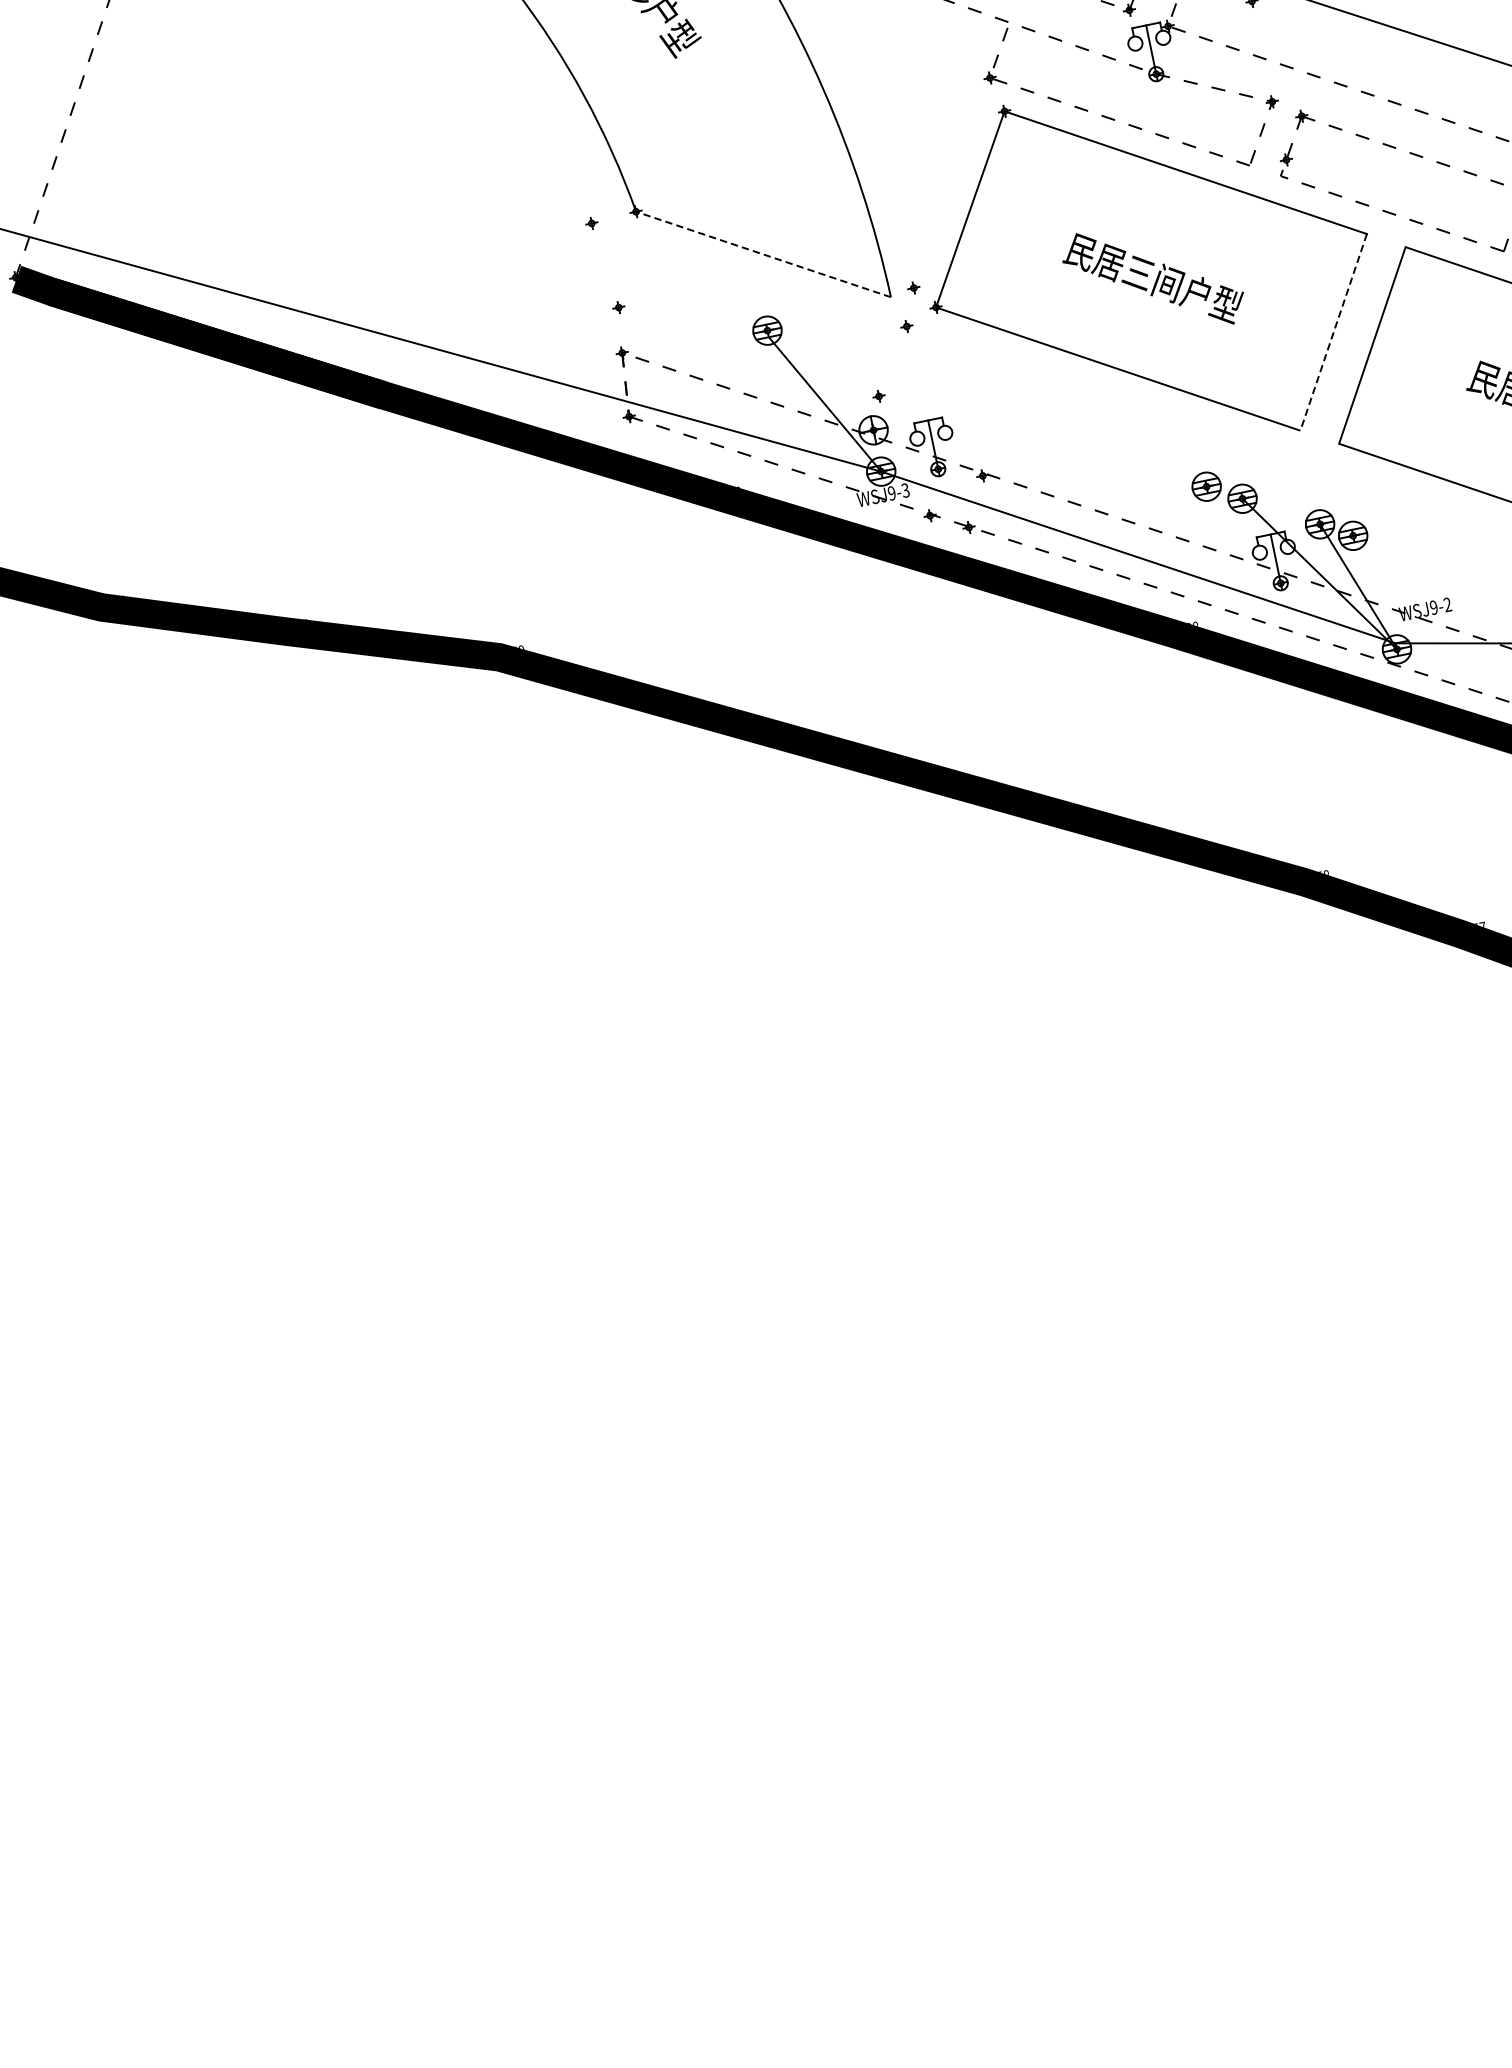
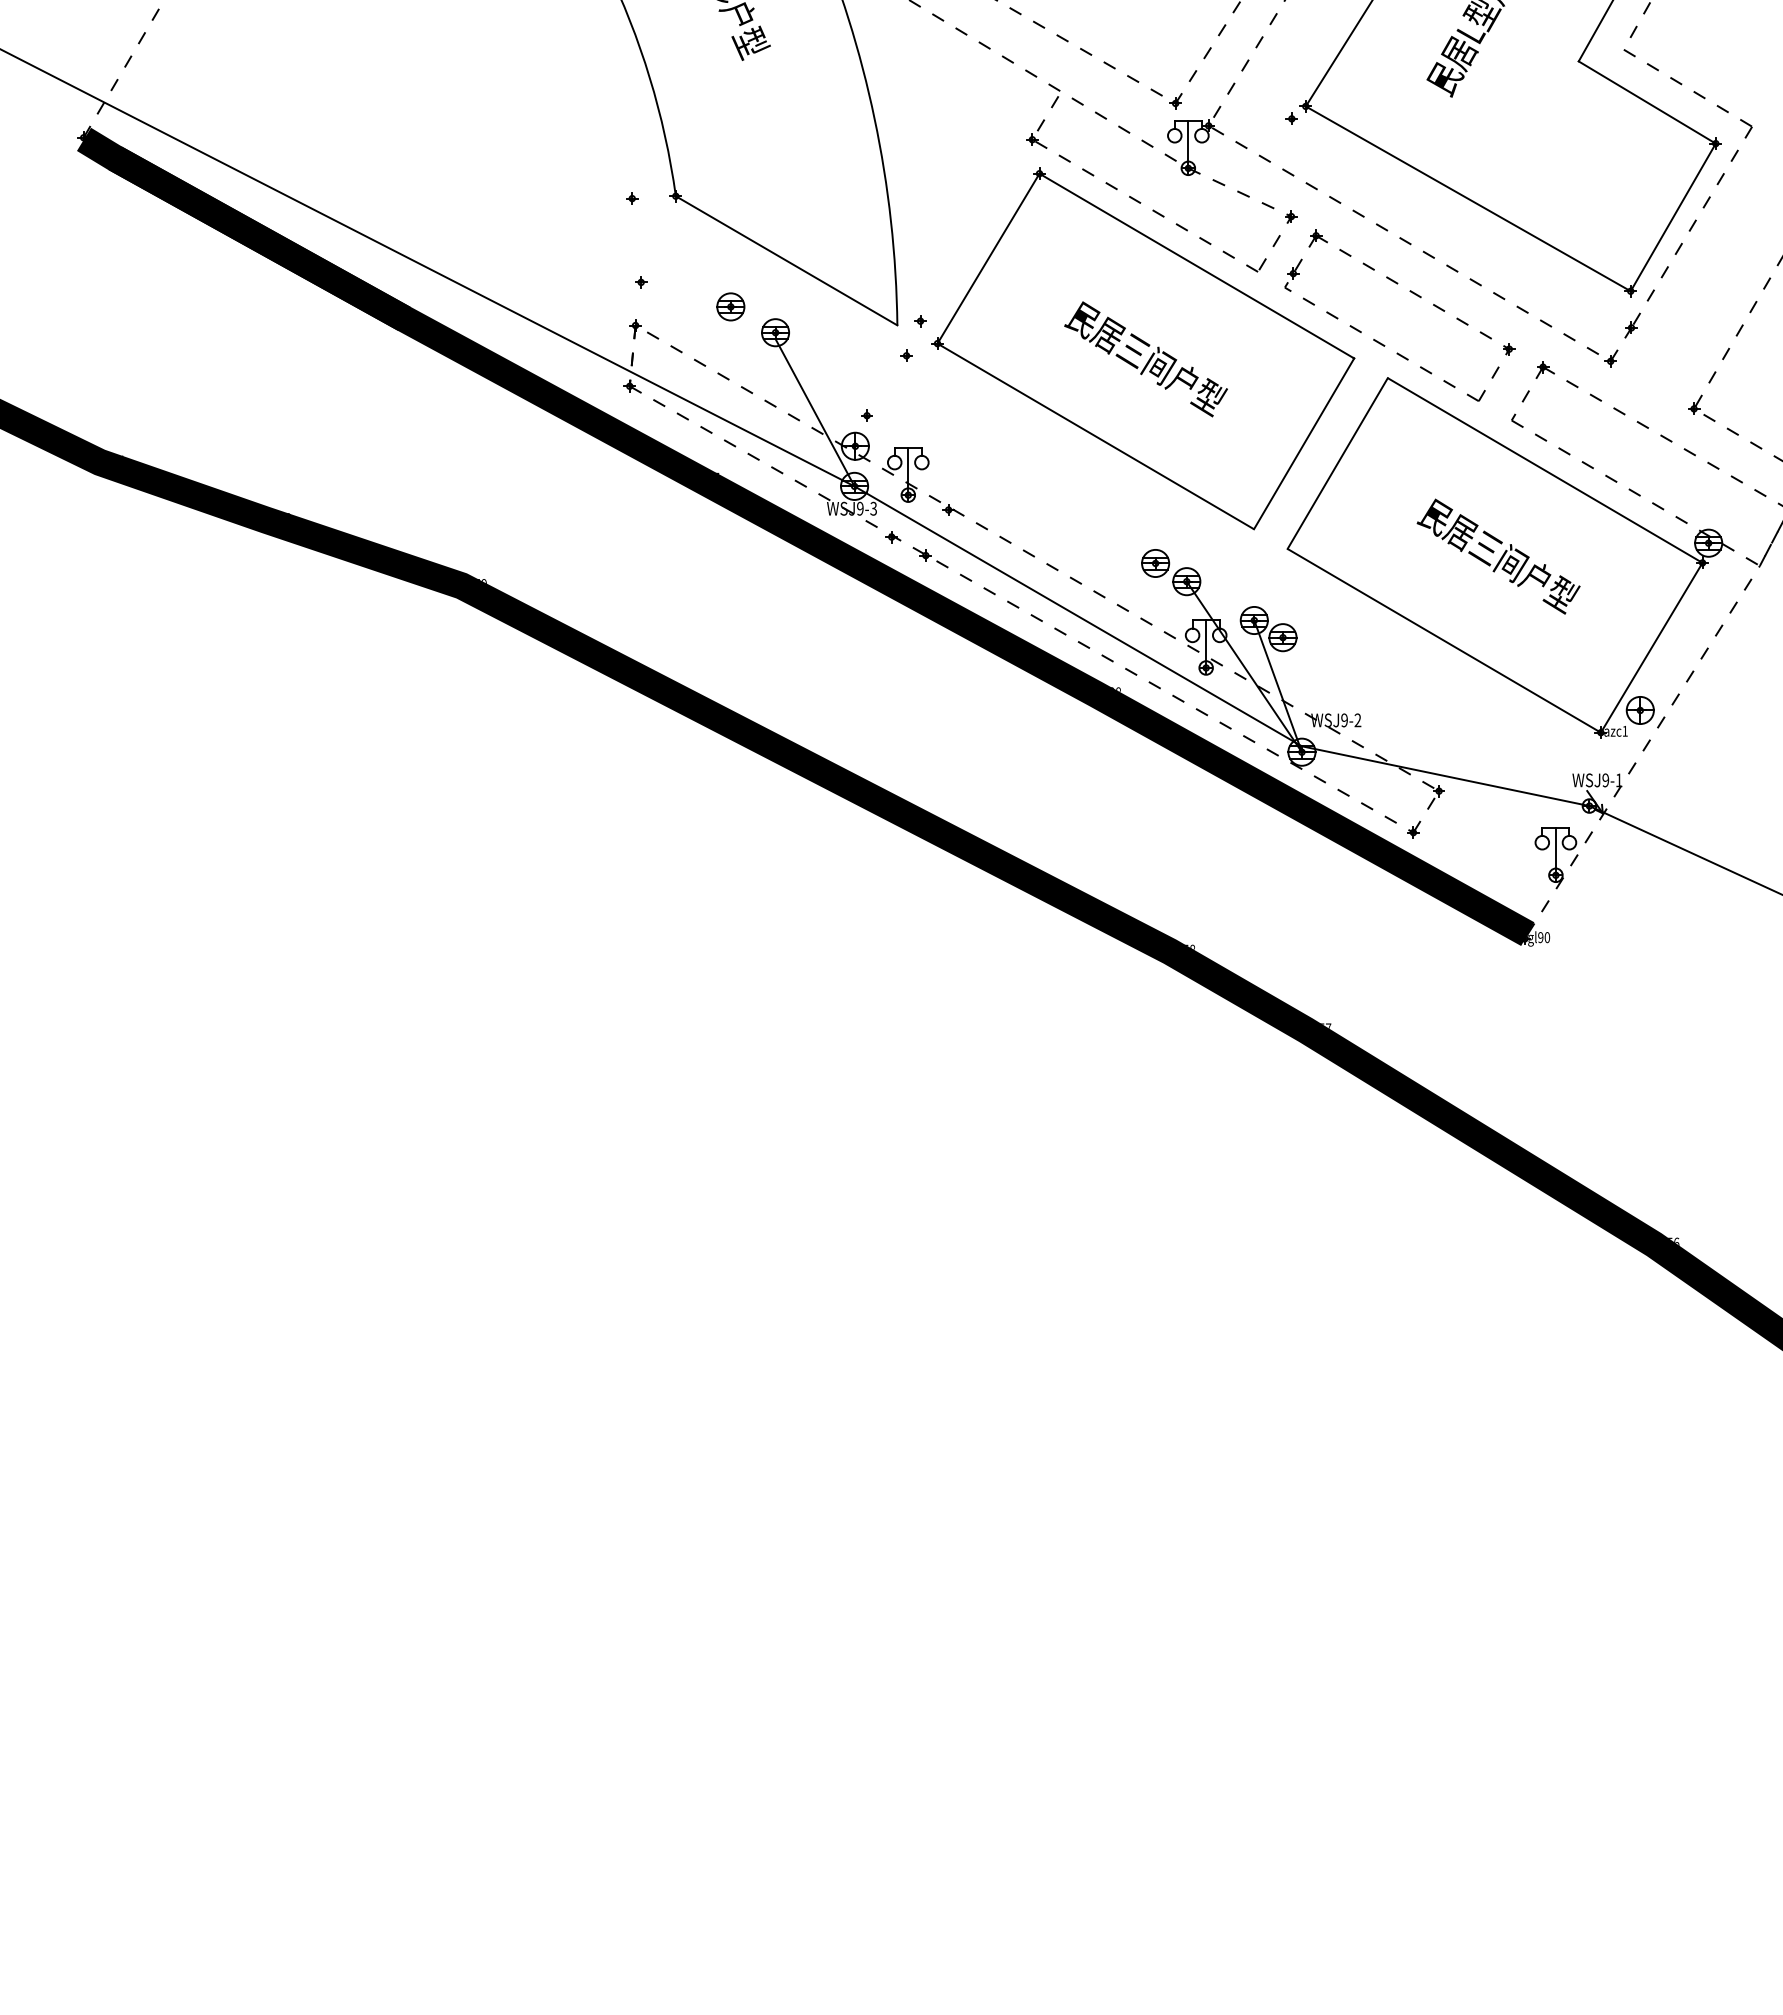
line: (763, 254) -> (786, 260), dashed -> solid
part: (715, 313) -> (730, 306), added
line: (1333, 333) -> (1303, 444), dashed -> solid

